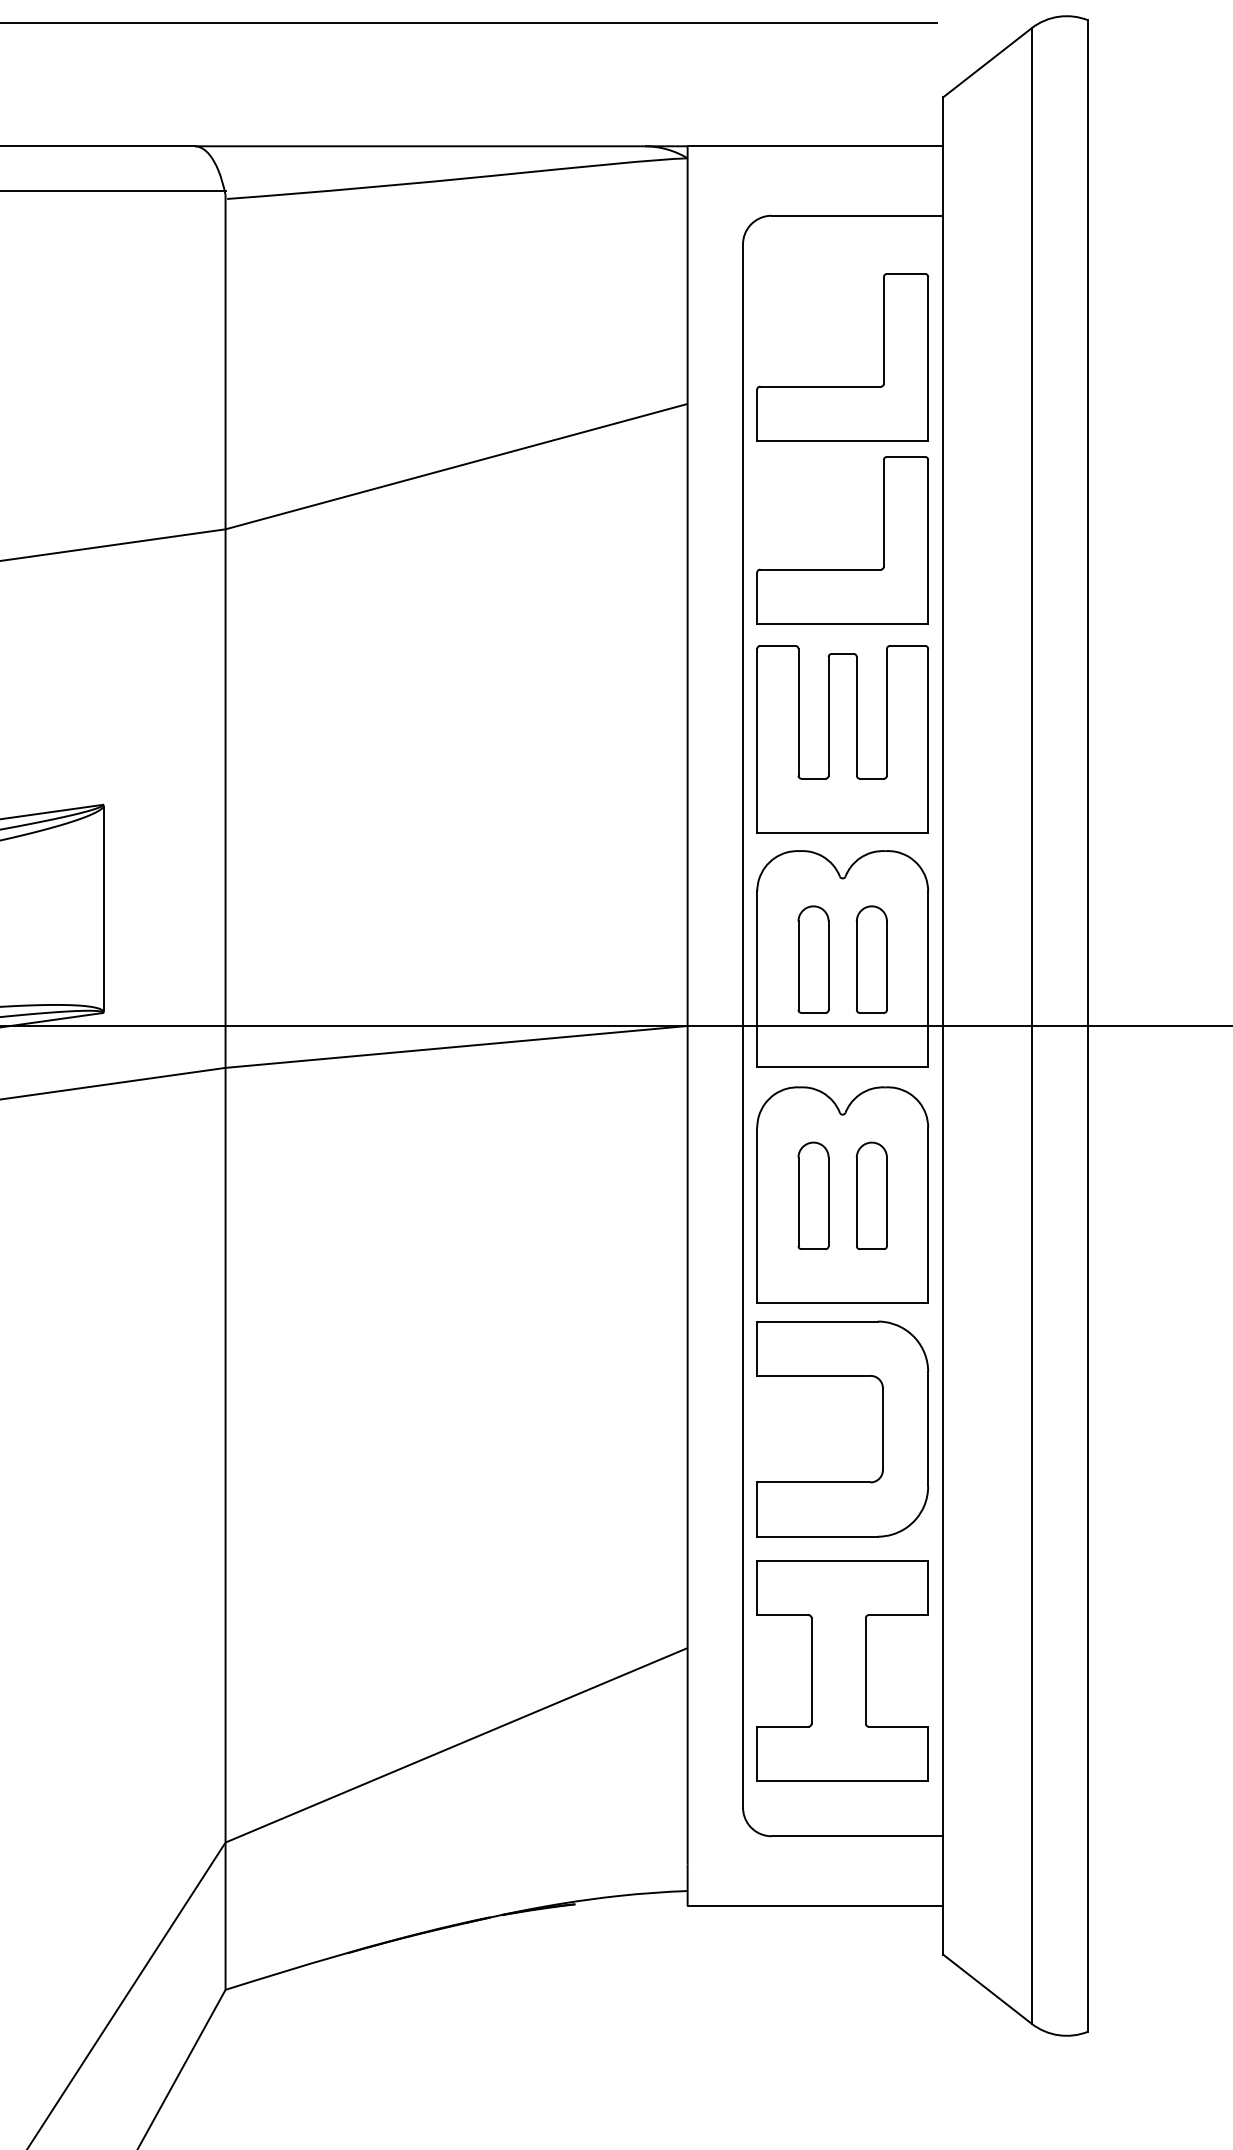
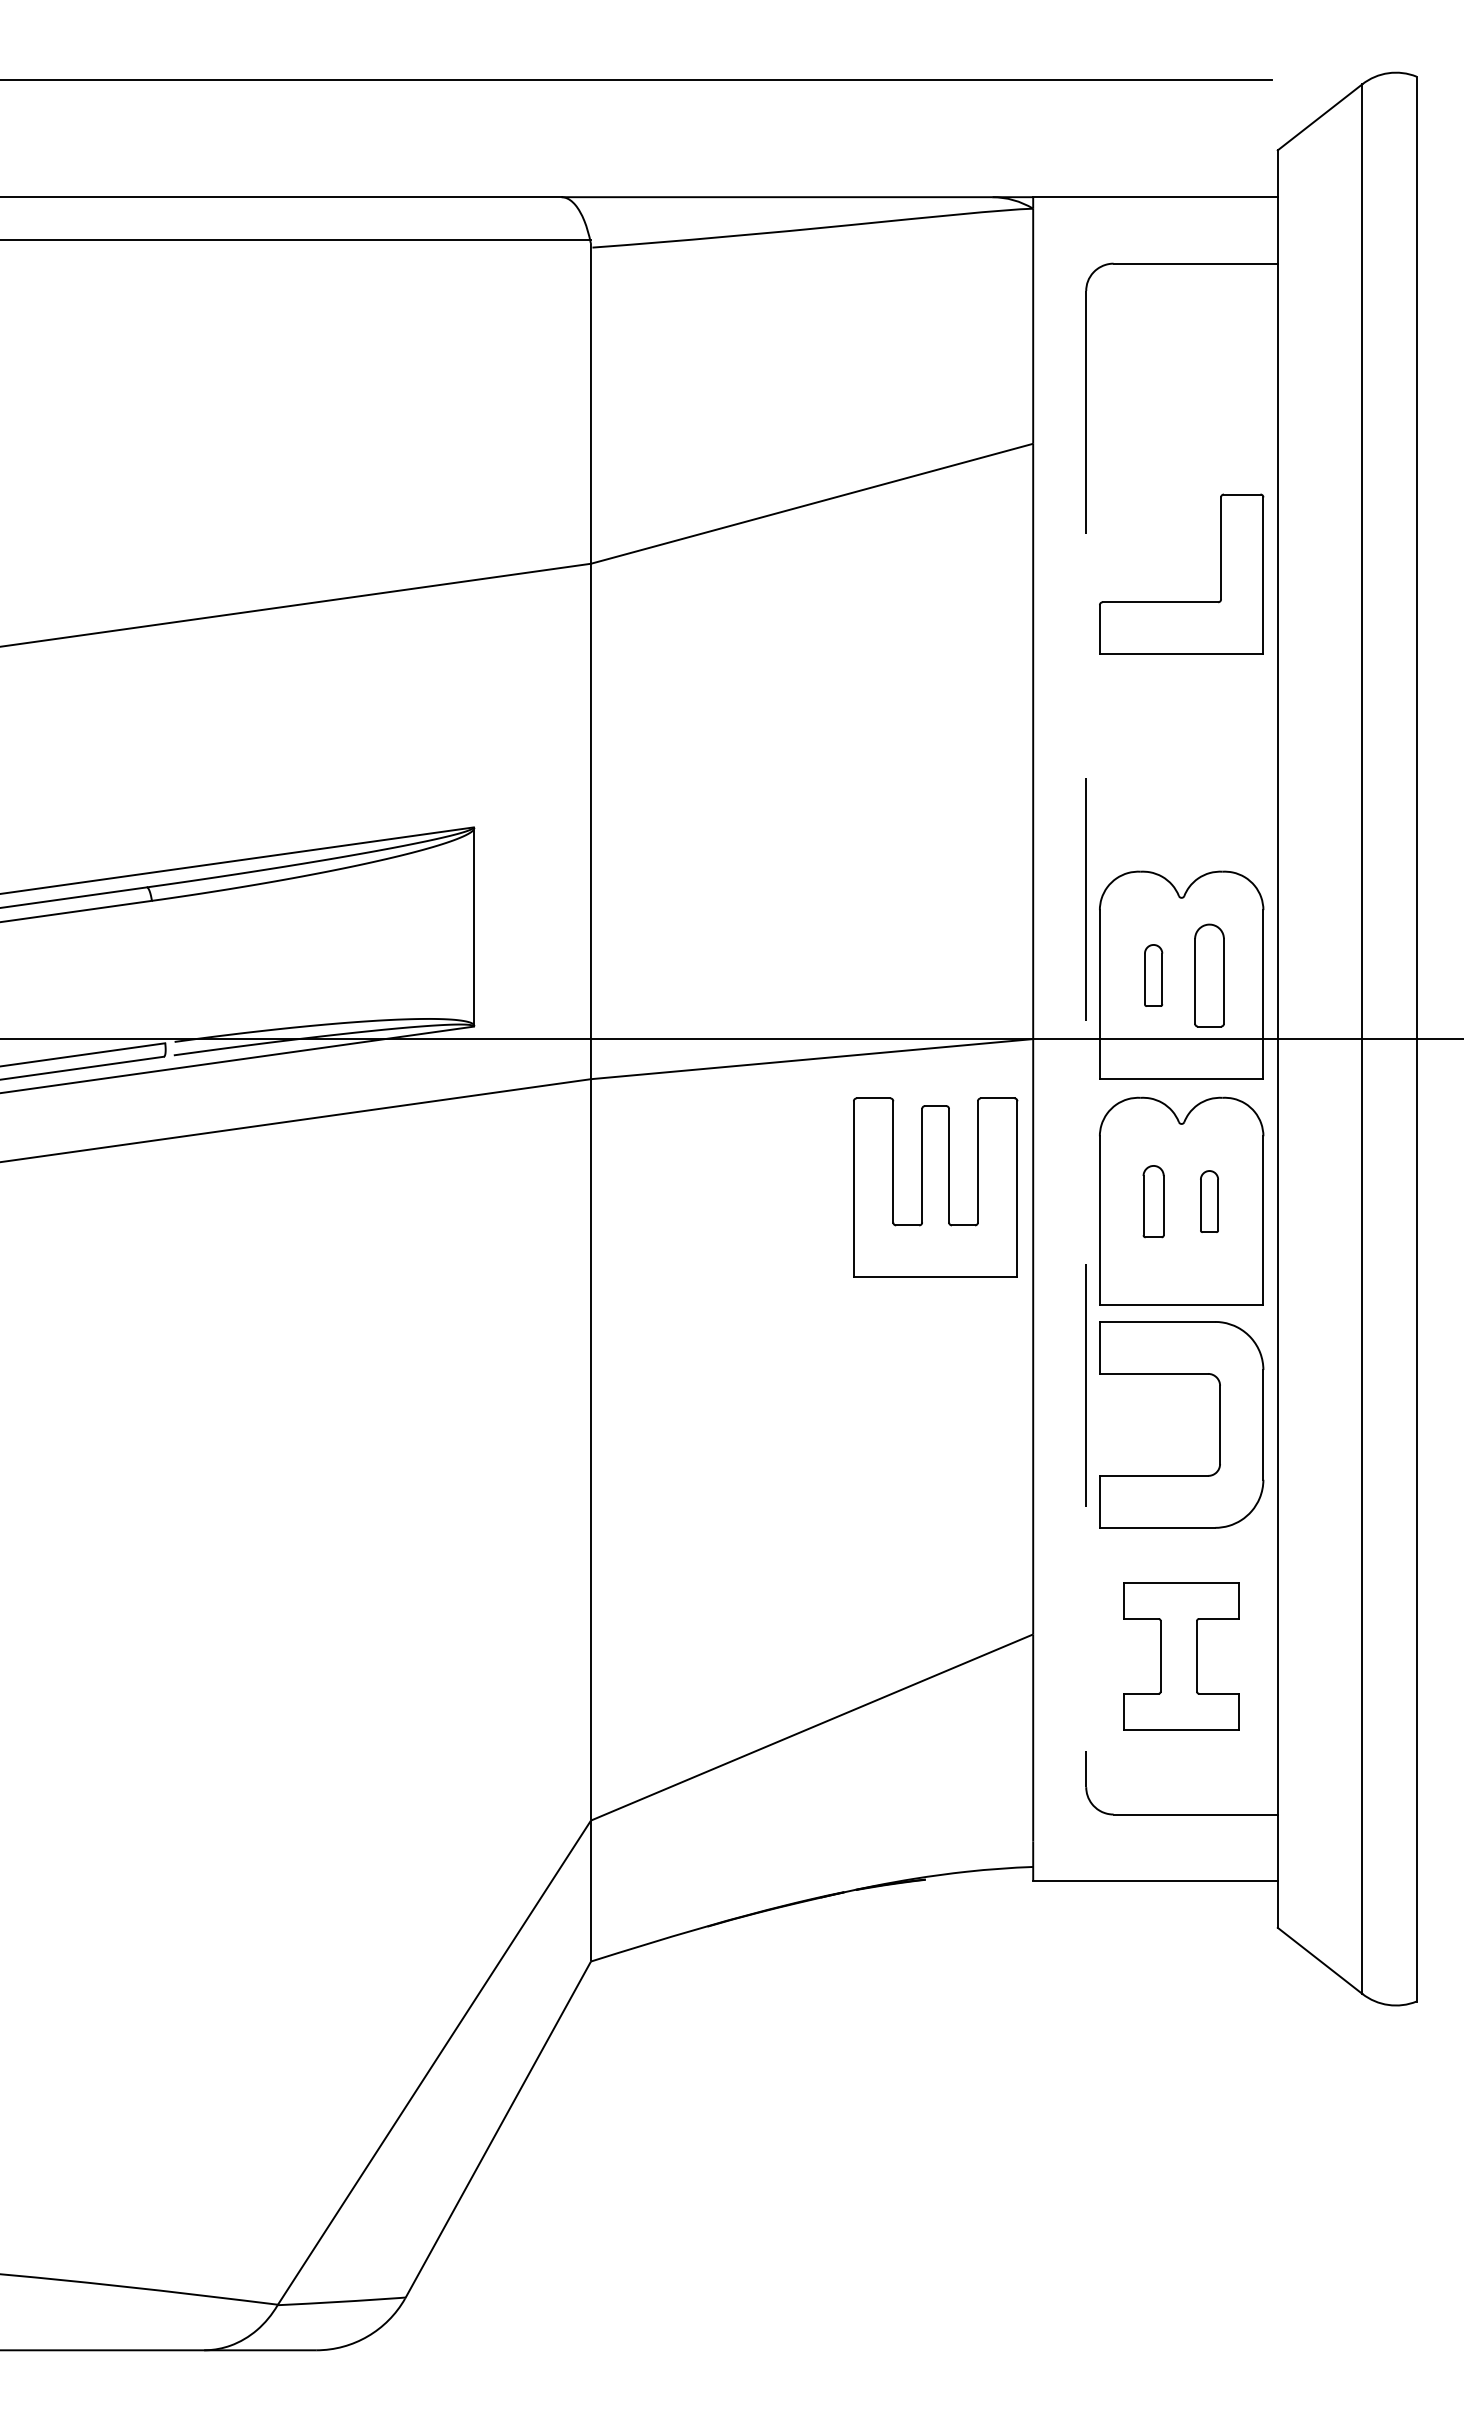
part: (842, 385) -> (1181, 426), removed
part: (842, 739) -> (935, 1187), moved
part: (813, 959) -> (1153, 975), size x0.6
line: (743, 1026) -> (1086, 1039), solid -> dashed
part: (813, 1195) -> (1153, 1201), size x0.7
part: (871, 1195) -> (1209, 1201), size x0.6
part: (842, 1671) -> (1181, 1656), size x0.7

